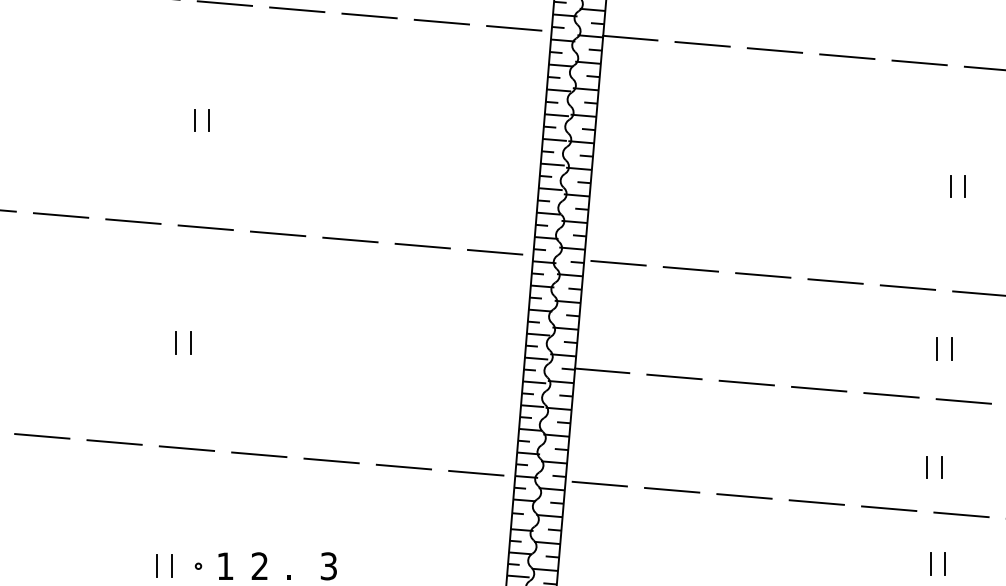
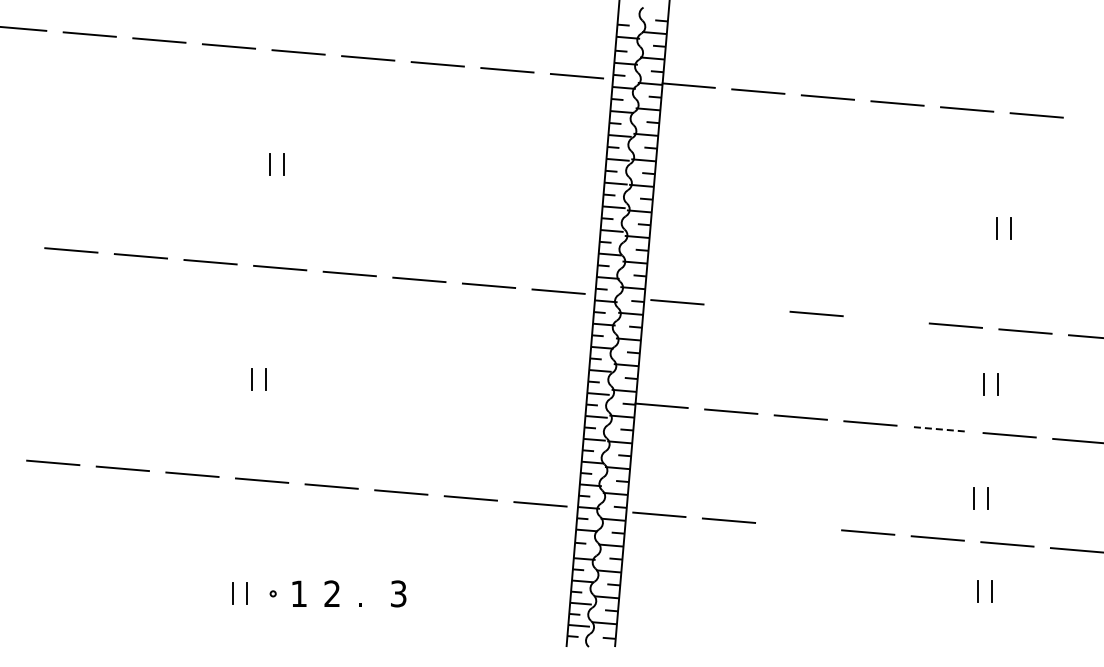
line: (690, 268) -> (746, 307), removed
line: (835, 281) -> (886, 319), removed
line: (891, 395) -> (940, 429), solid -> dashed
line: (744, 496) -> (798, 526), removed

